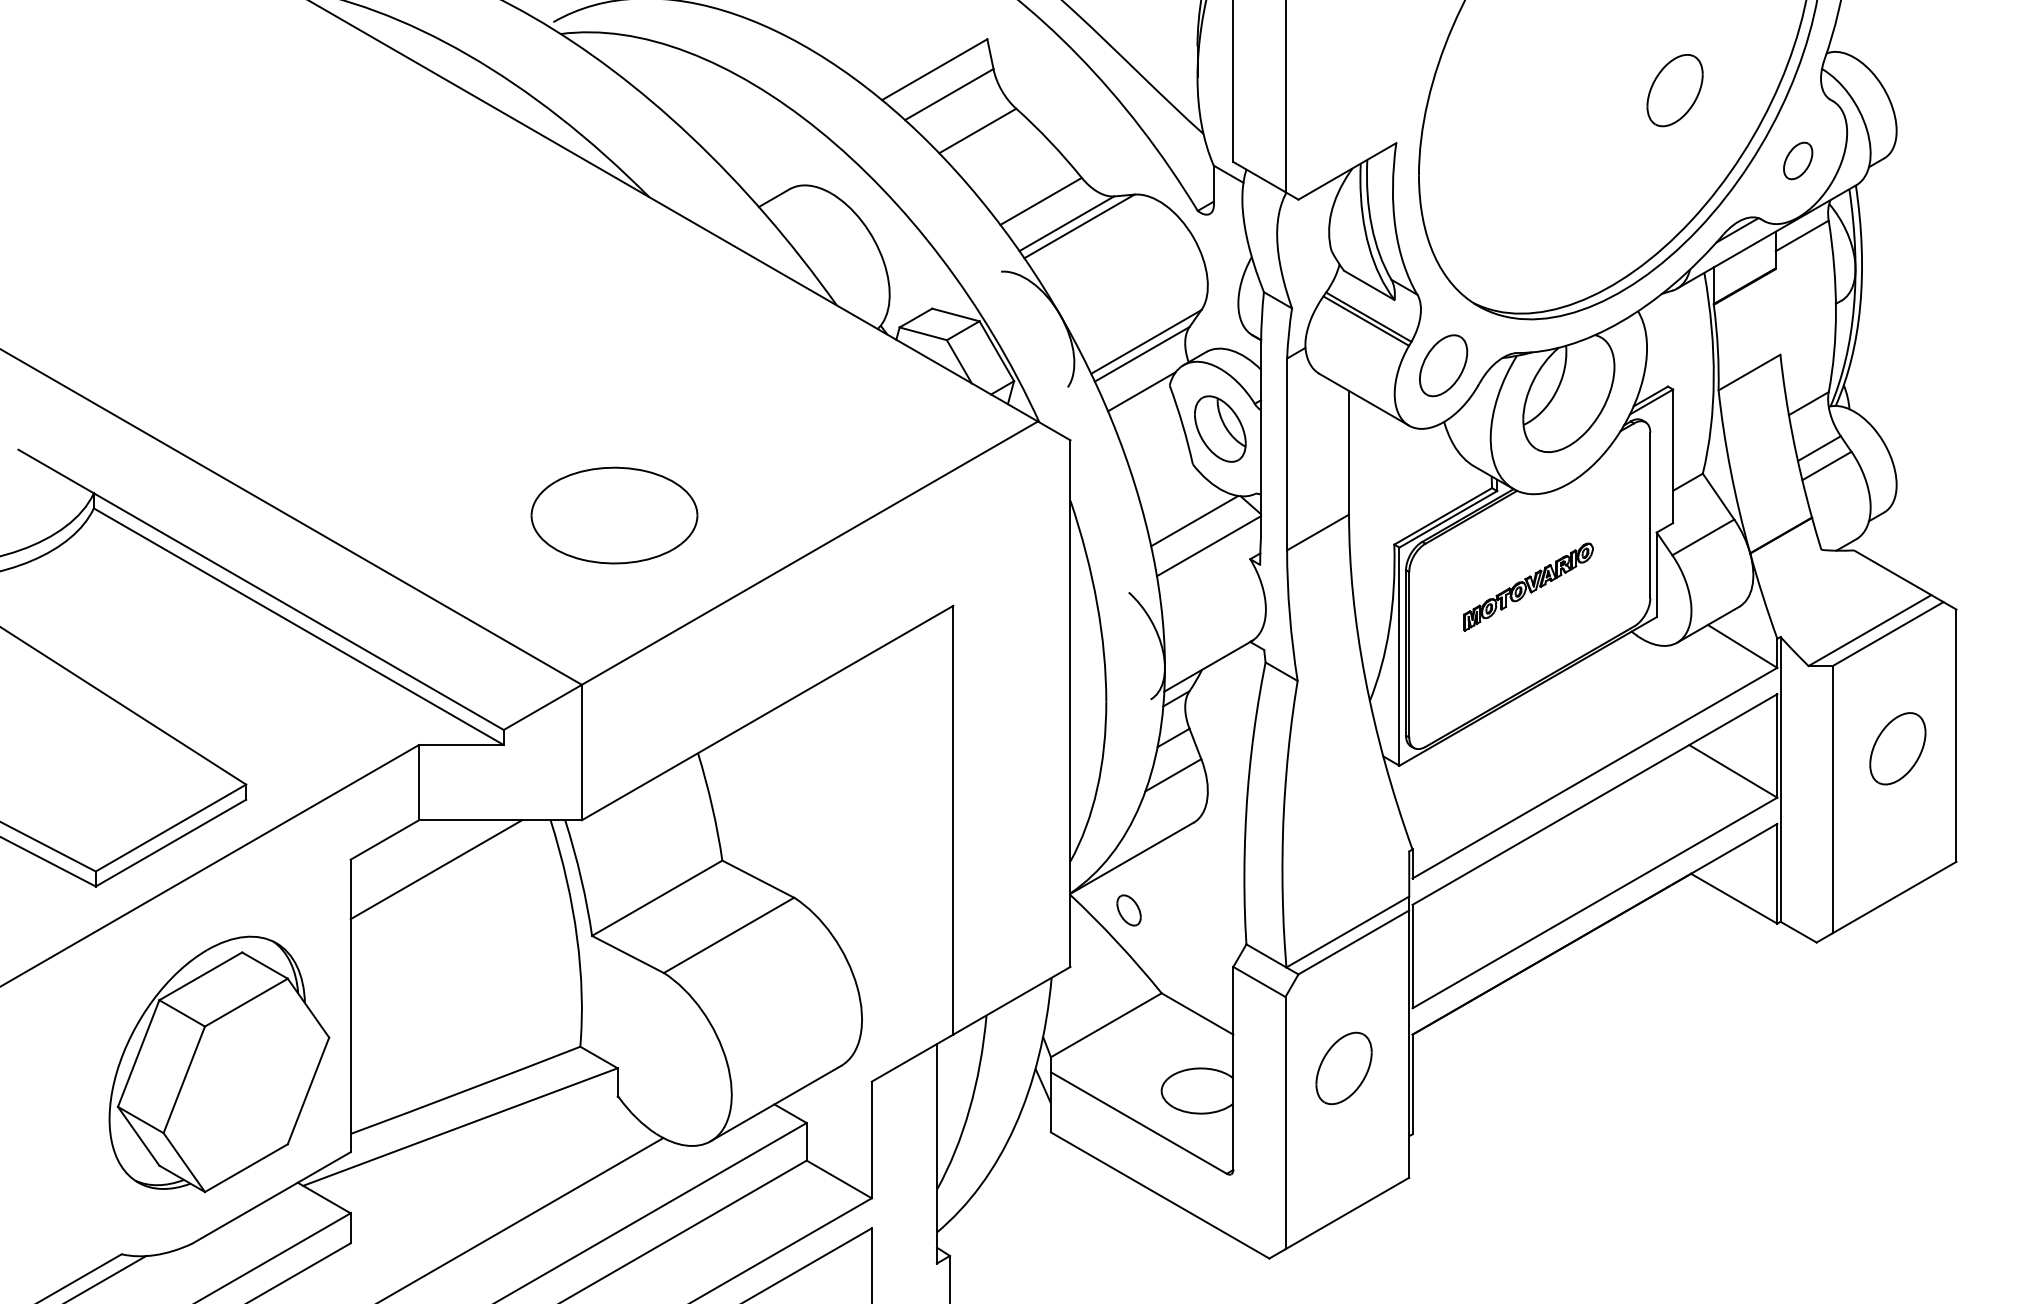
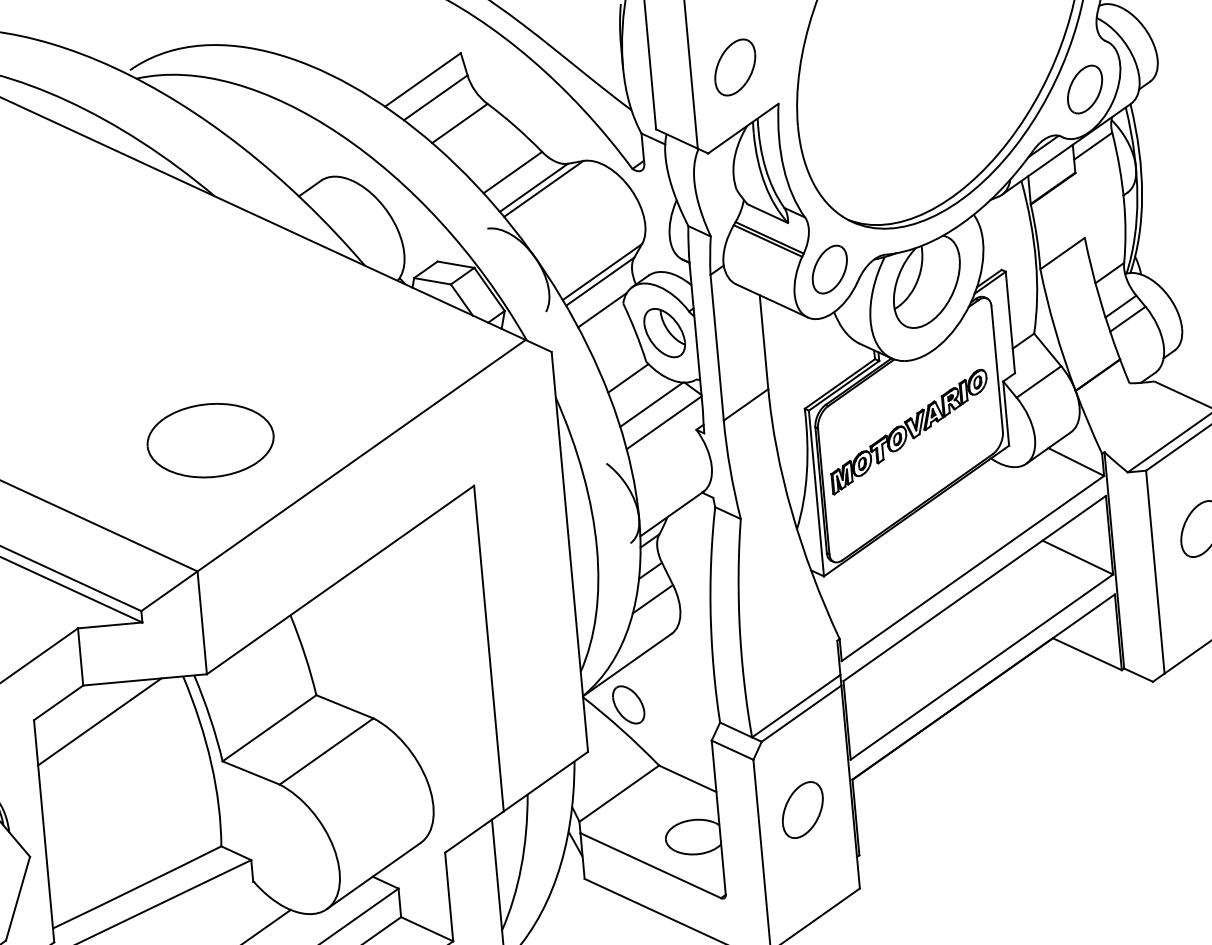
part: (1674, 90) -> (734, 67), moved
part: (1797, 160) -> (1084, 89), size x1.67
line: (1167, 483) -> (628, 378), added
part: (1528, 586) -> (909, 431), size x1.67
part: (1128, 910) -> (628, 705), size x1.67

